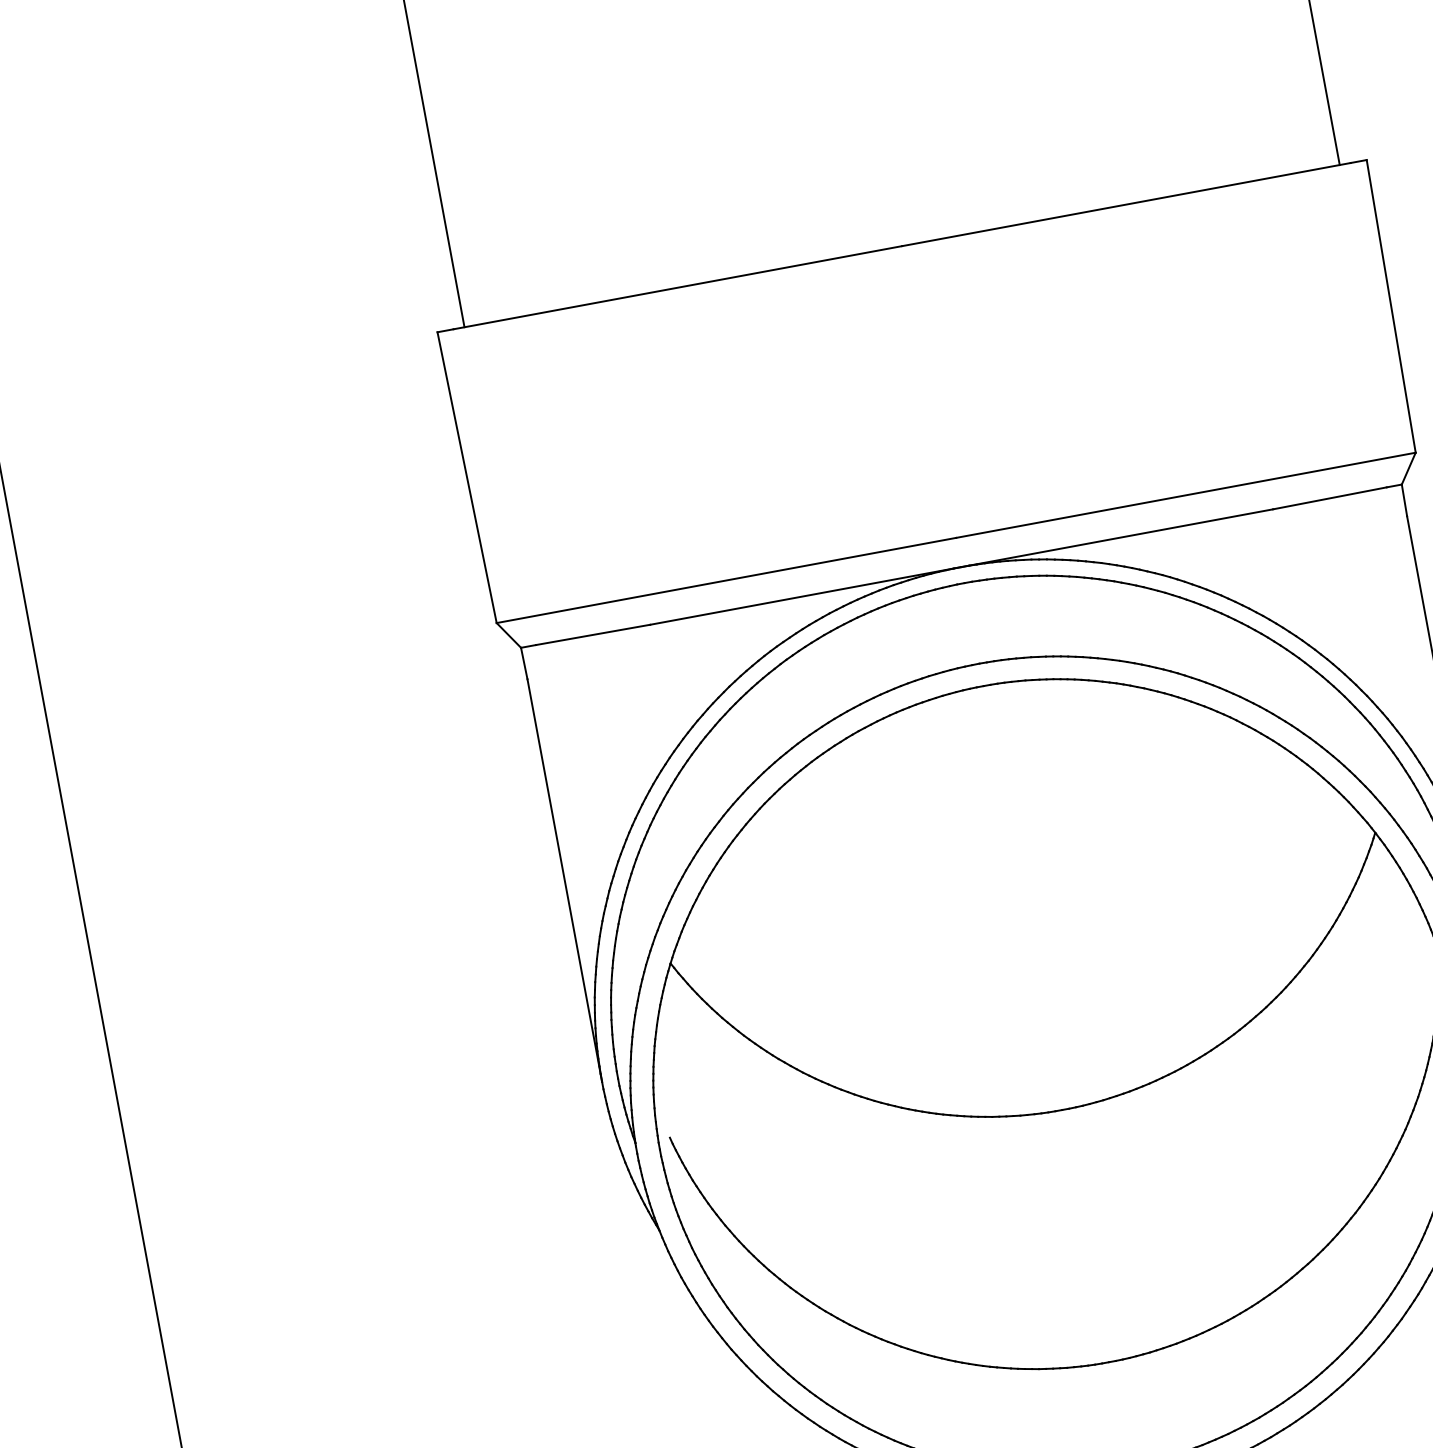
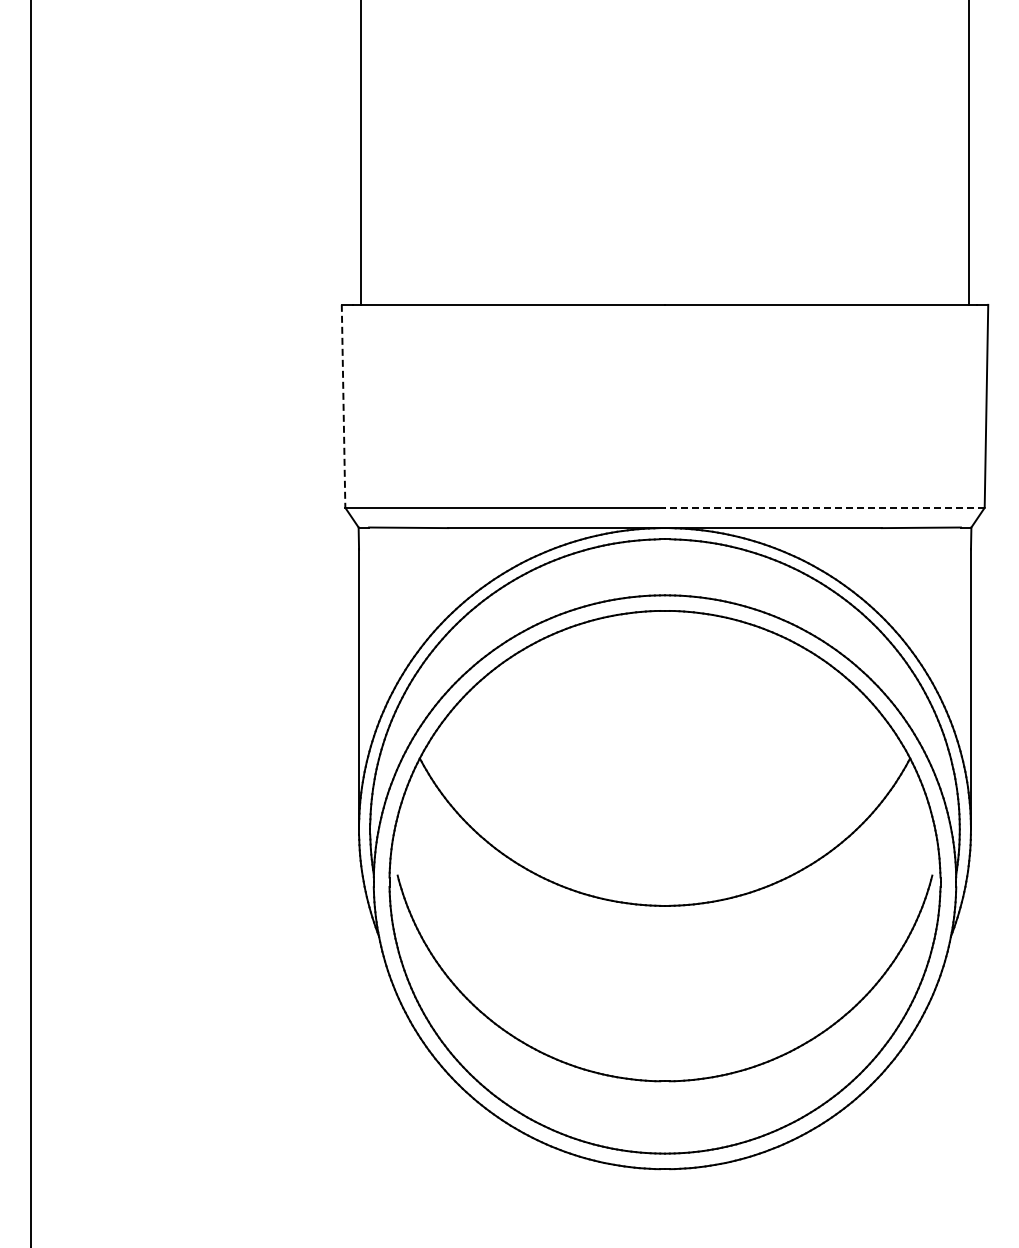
line: (467, 477) -> (343, 406), solid -> dashed
line: (1185, 494) -> (824, 507), solid -> dashed

